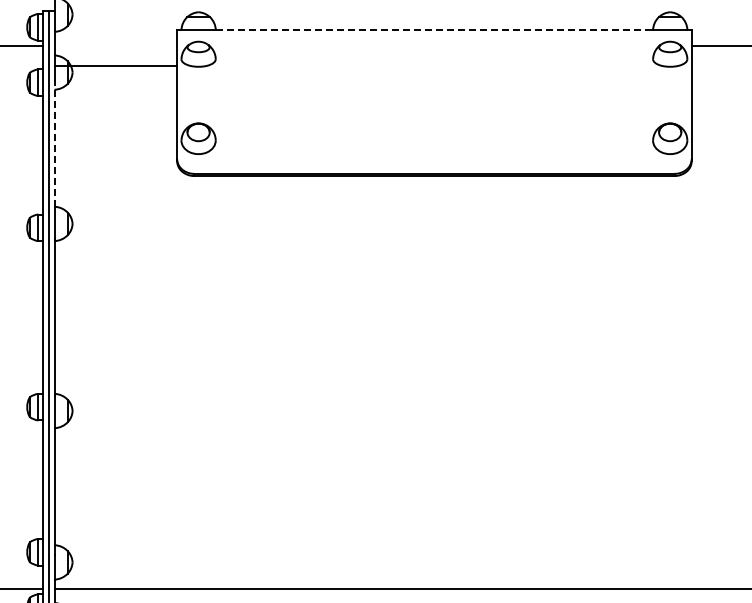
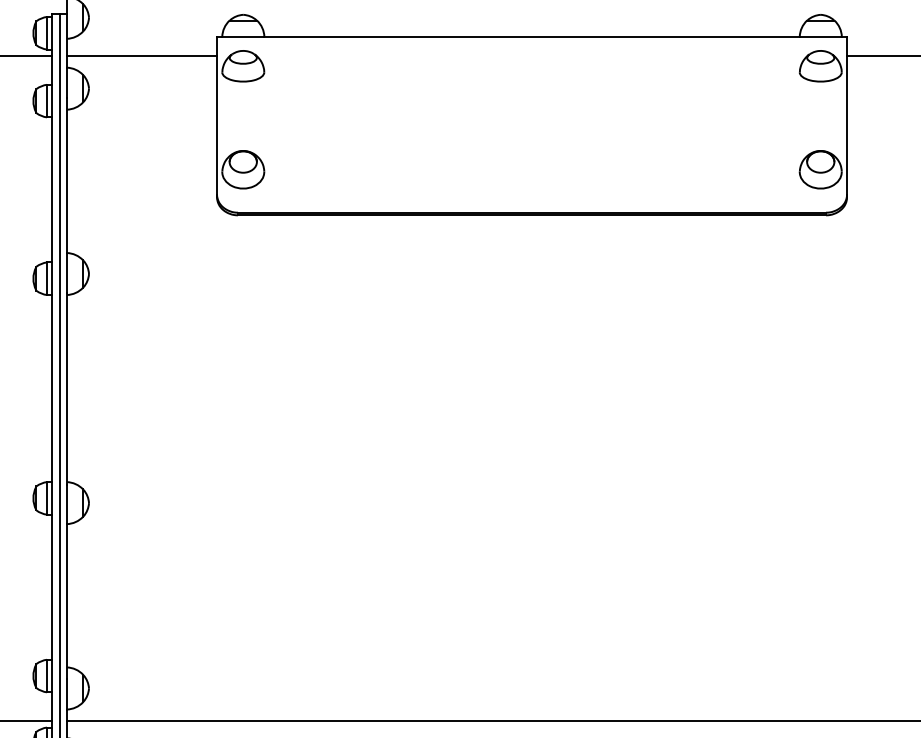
line: (434, 30) -> (532, 37), dashed -> solid
line: (115, 65) -> (141, 55), moved
line: (54, 142) -> (66, 174), dashed -> solid

